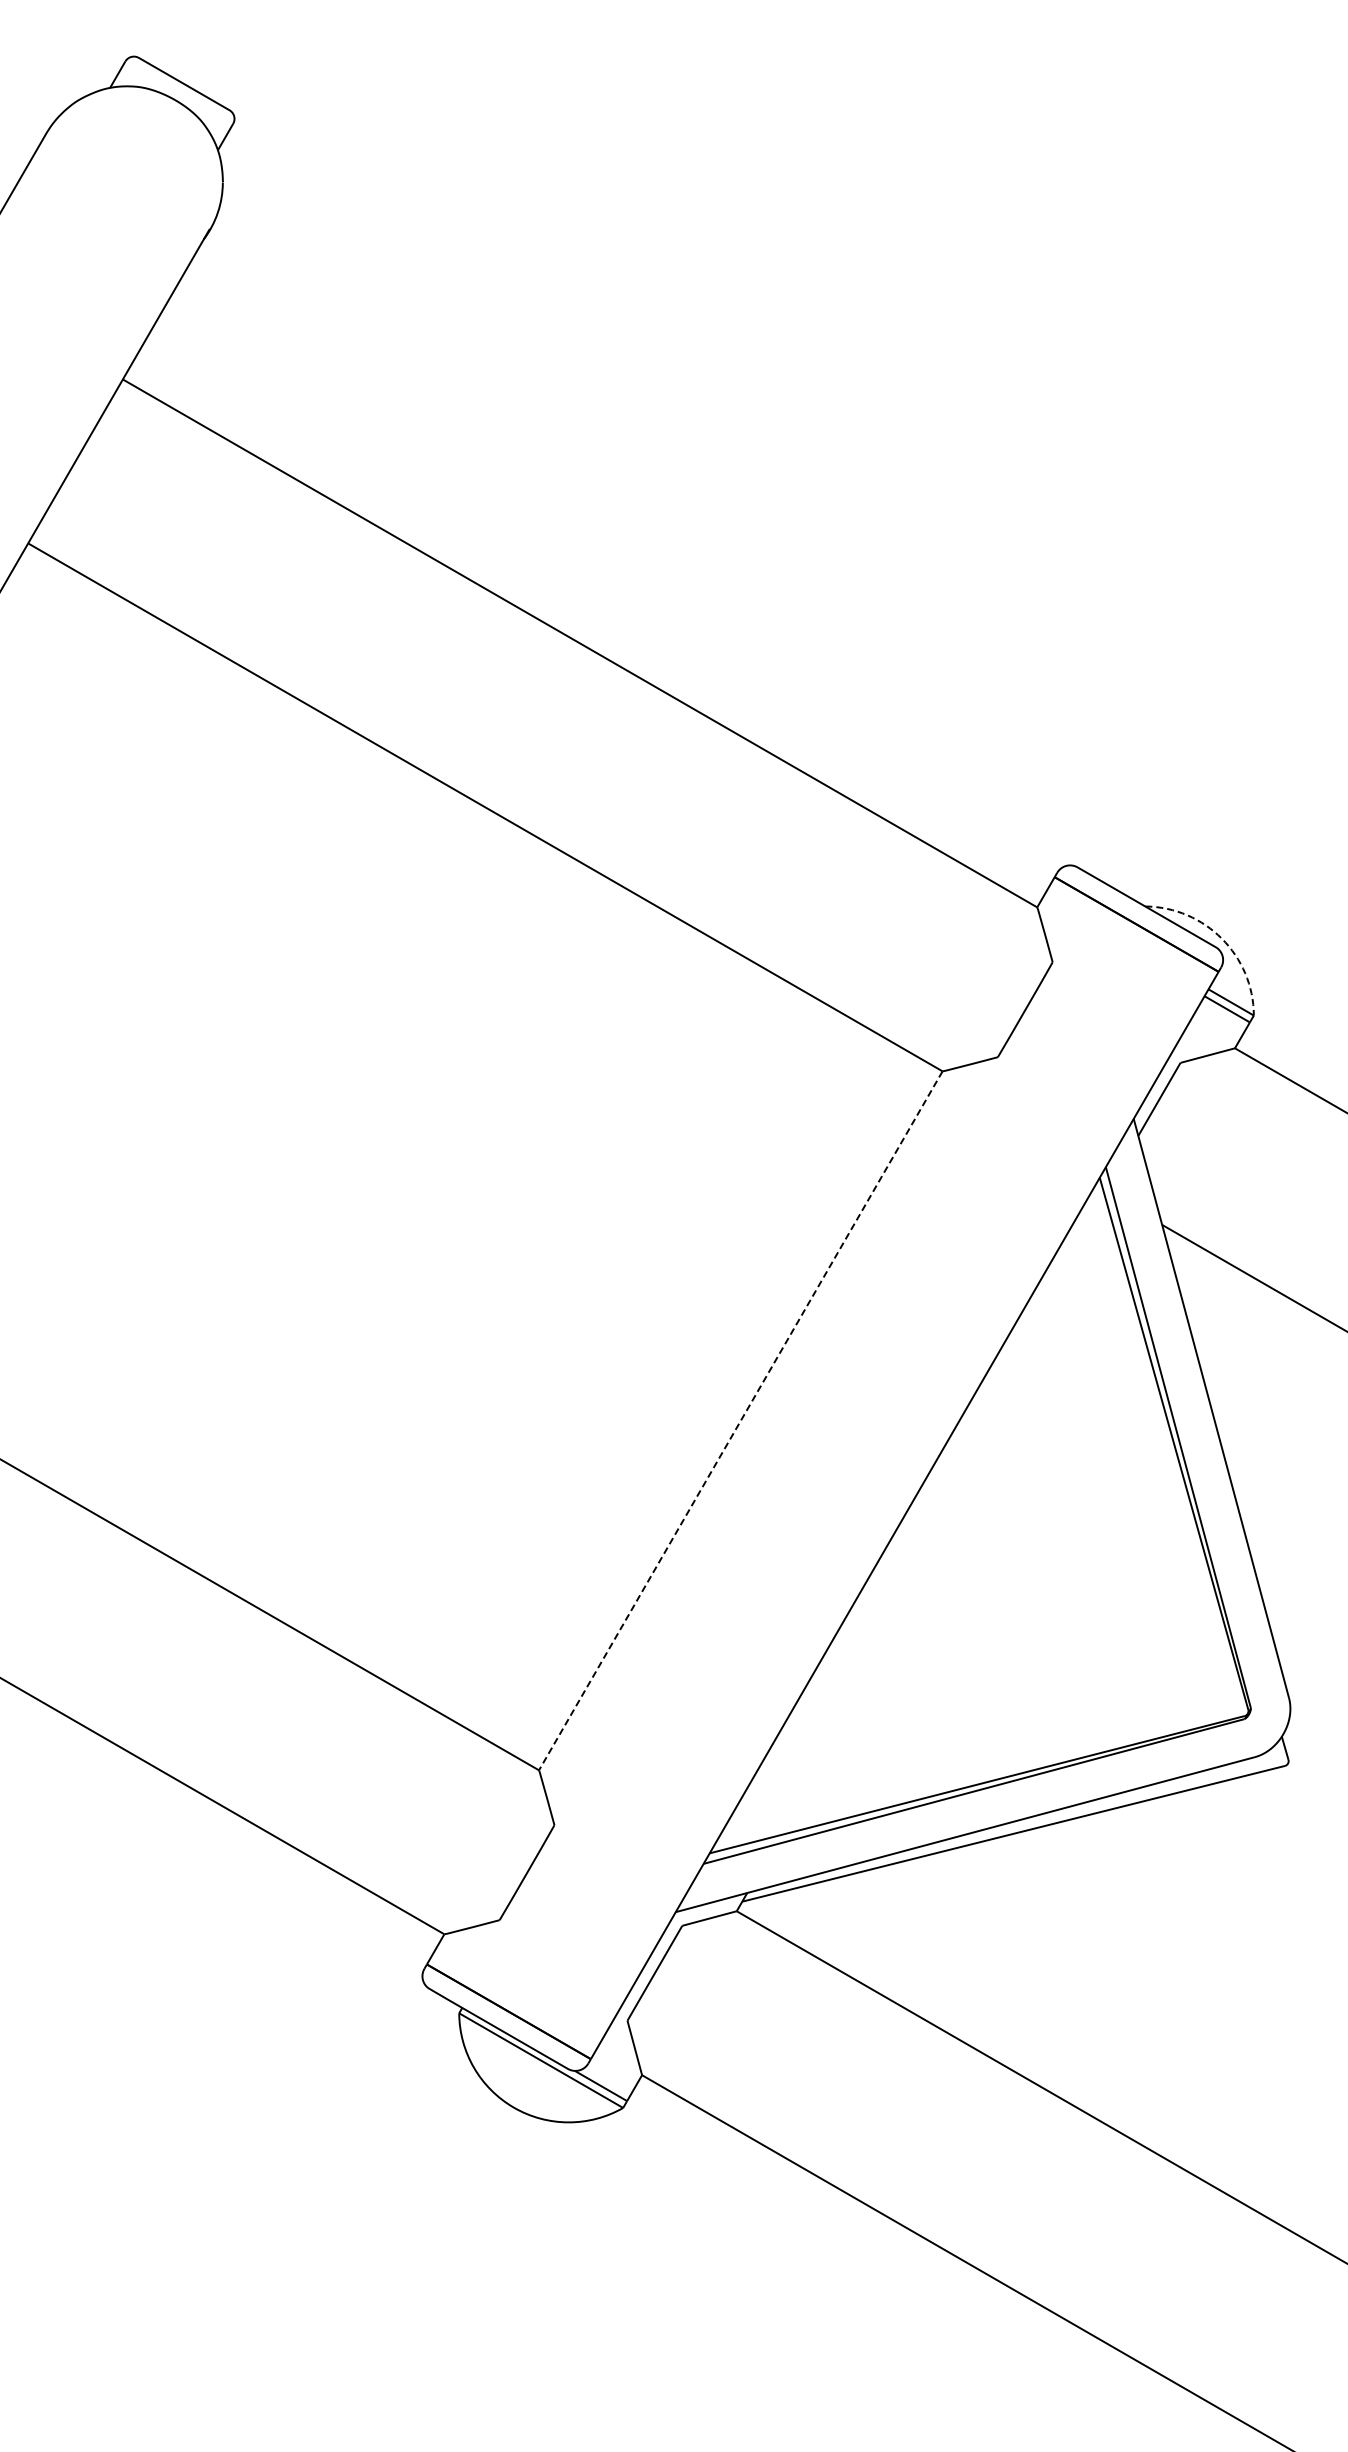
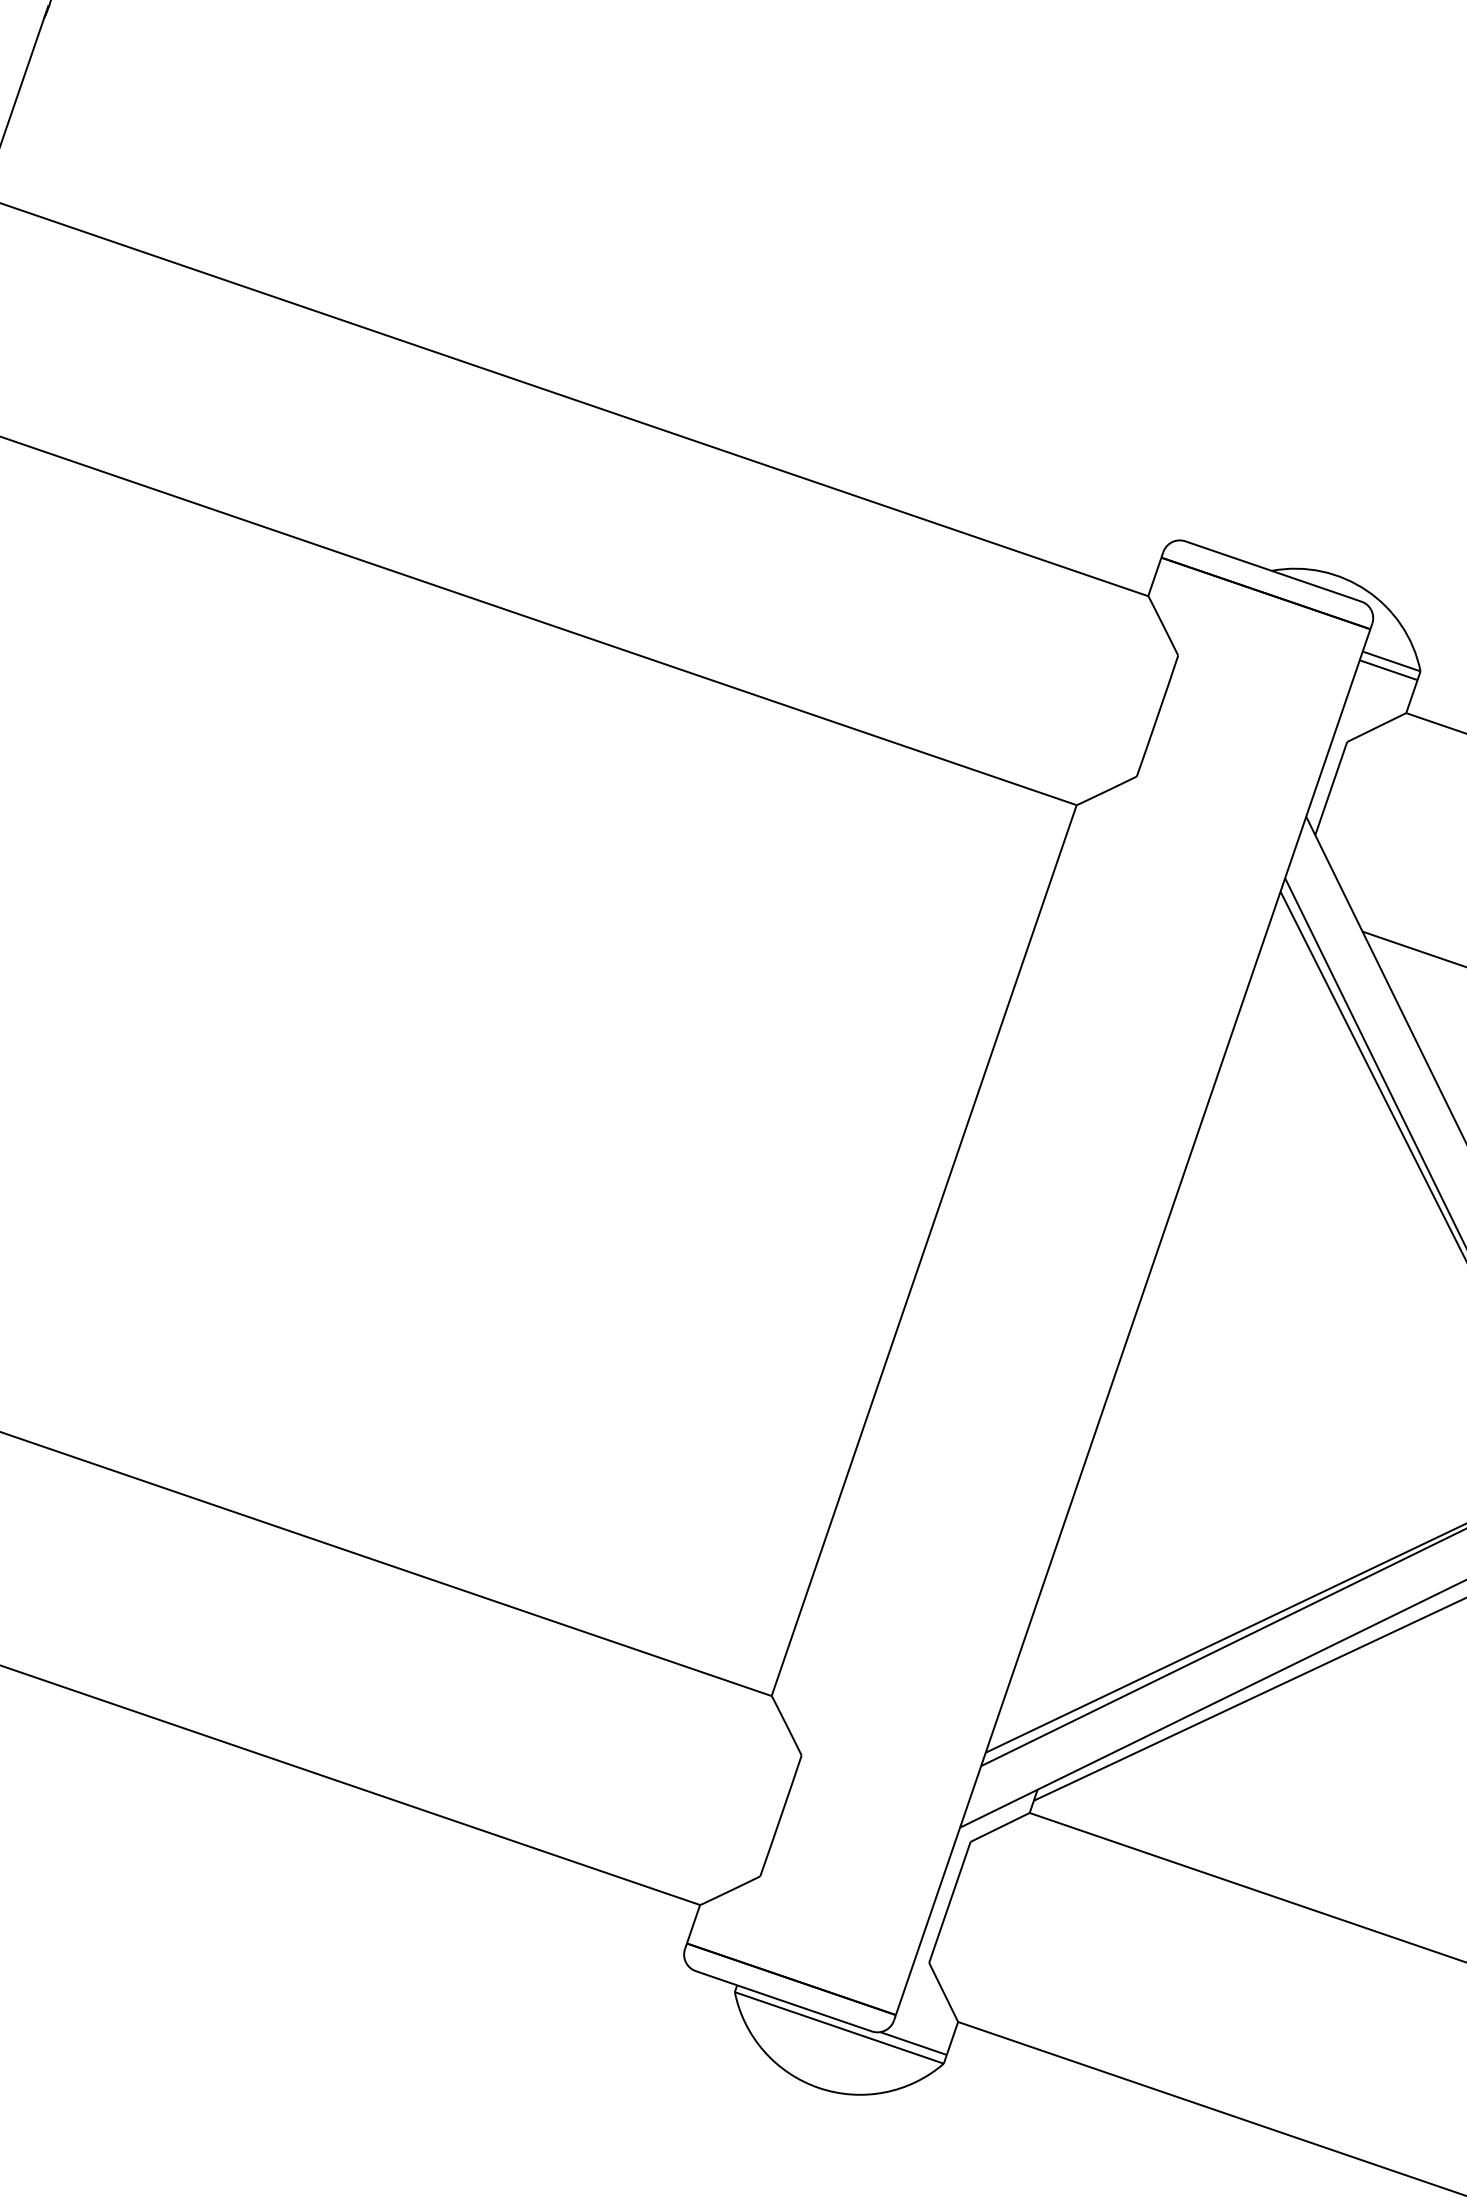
line: (1221, 938) -> (1366, 590), dashed -> solid
line: (740, 1420) -> (923, 1250), dashed -> solid

